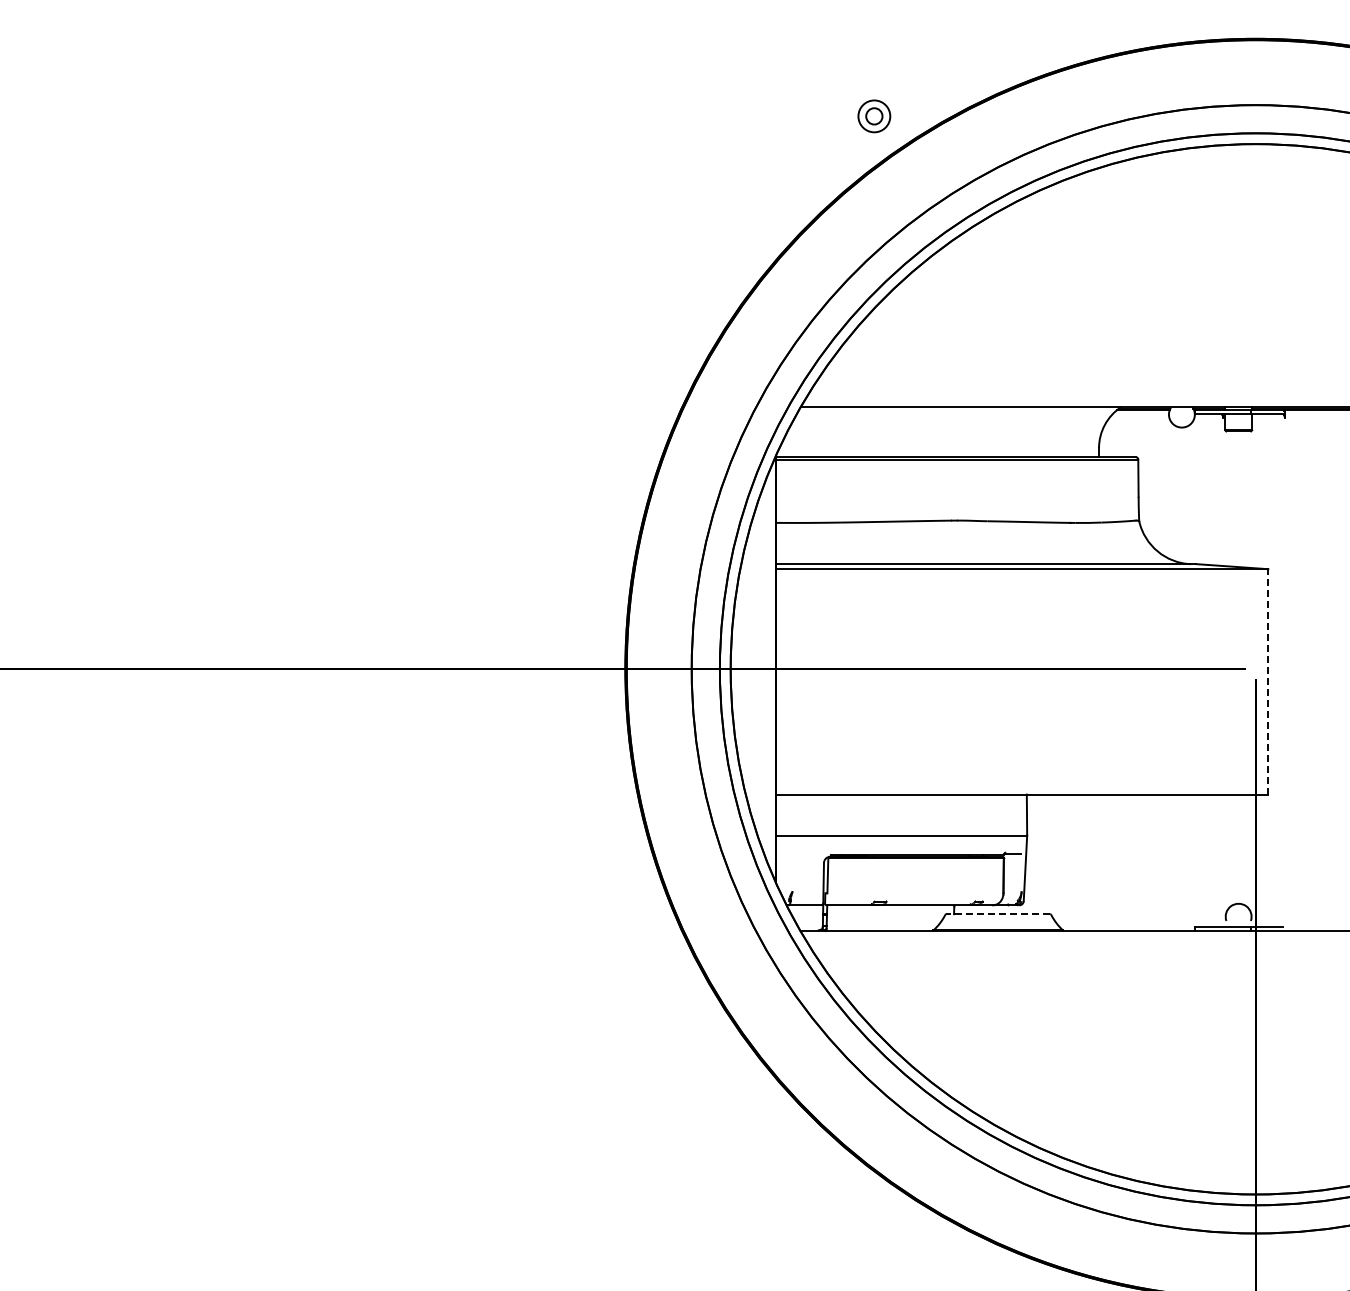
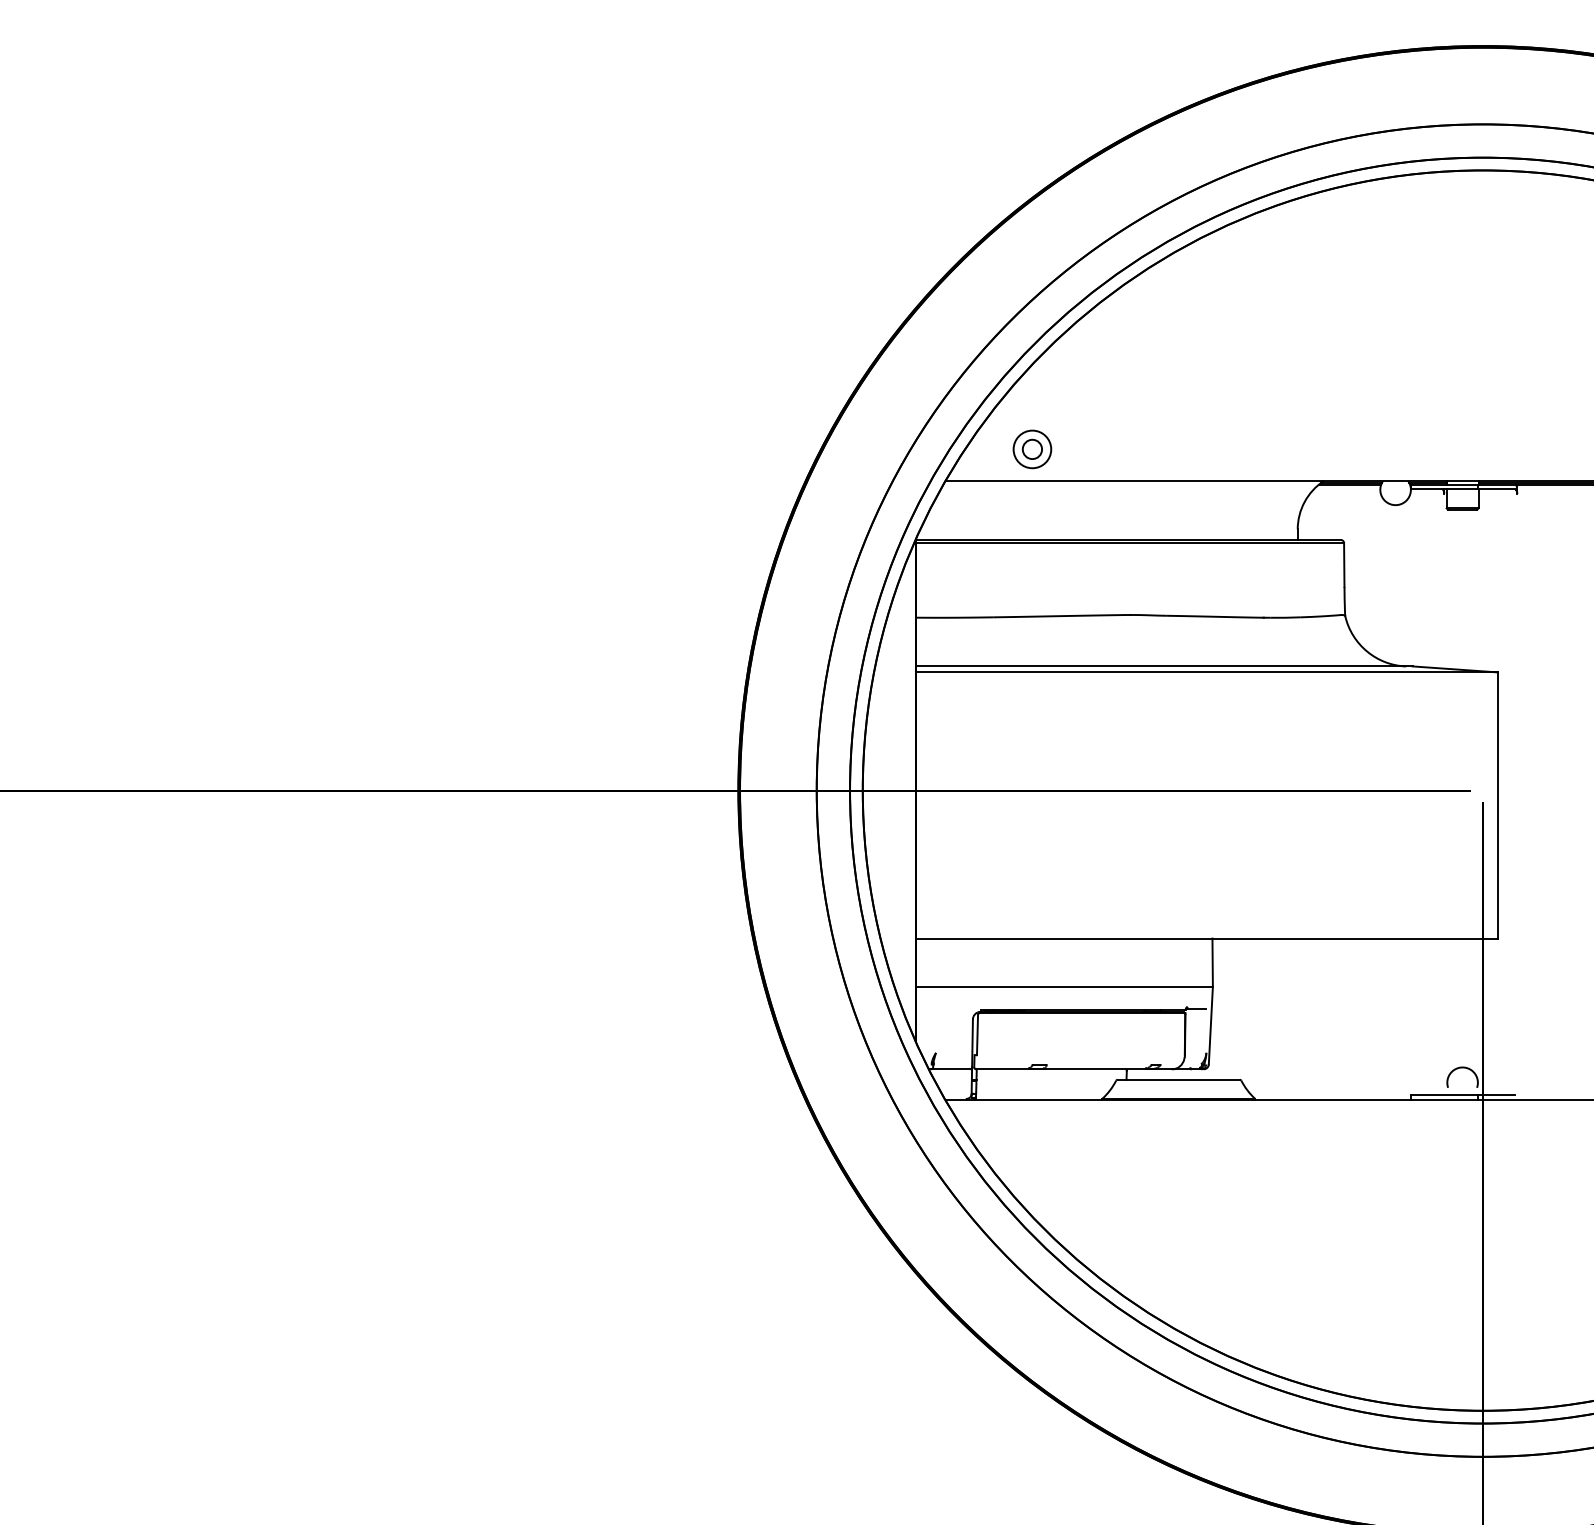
part: (874, 116) -> (1032, 449), moved
line: (1268, 681) -> (1497, 805), dashed -> solid
line: (998, 914) -> (1179, 1080), dashed -> solid

